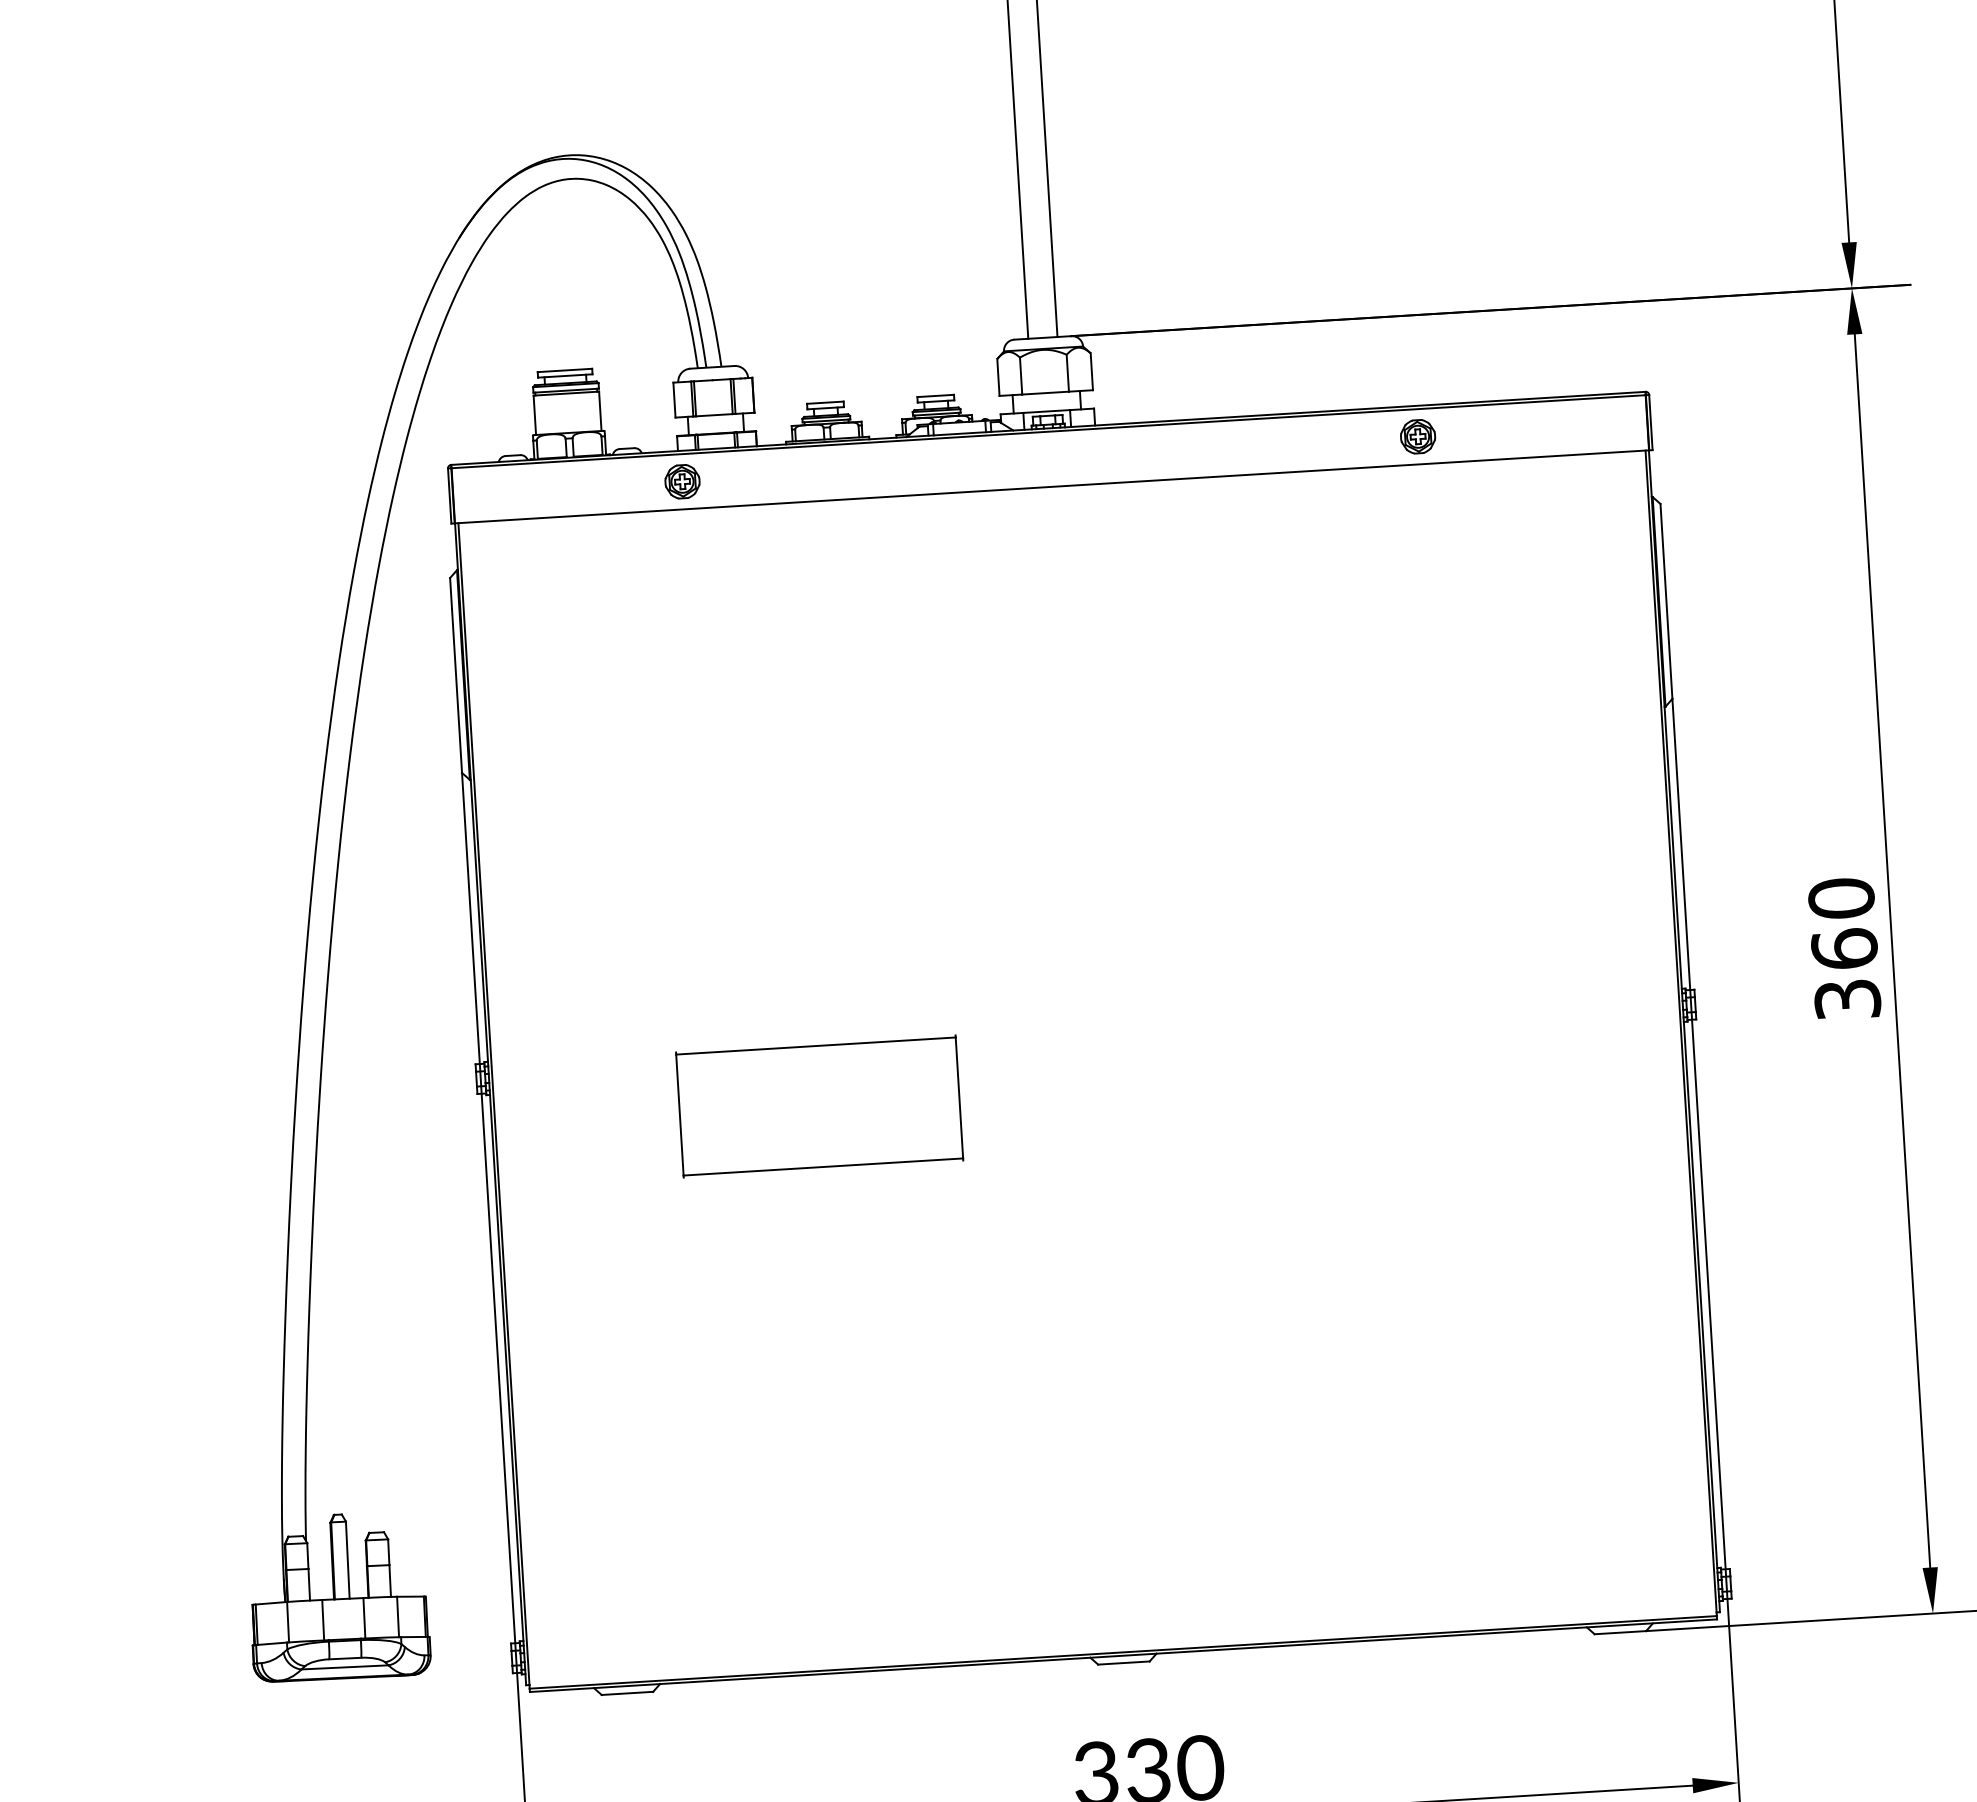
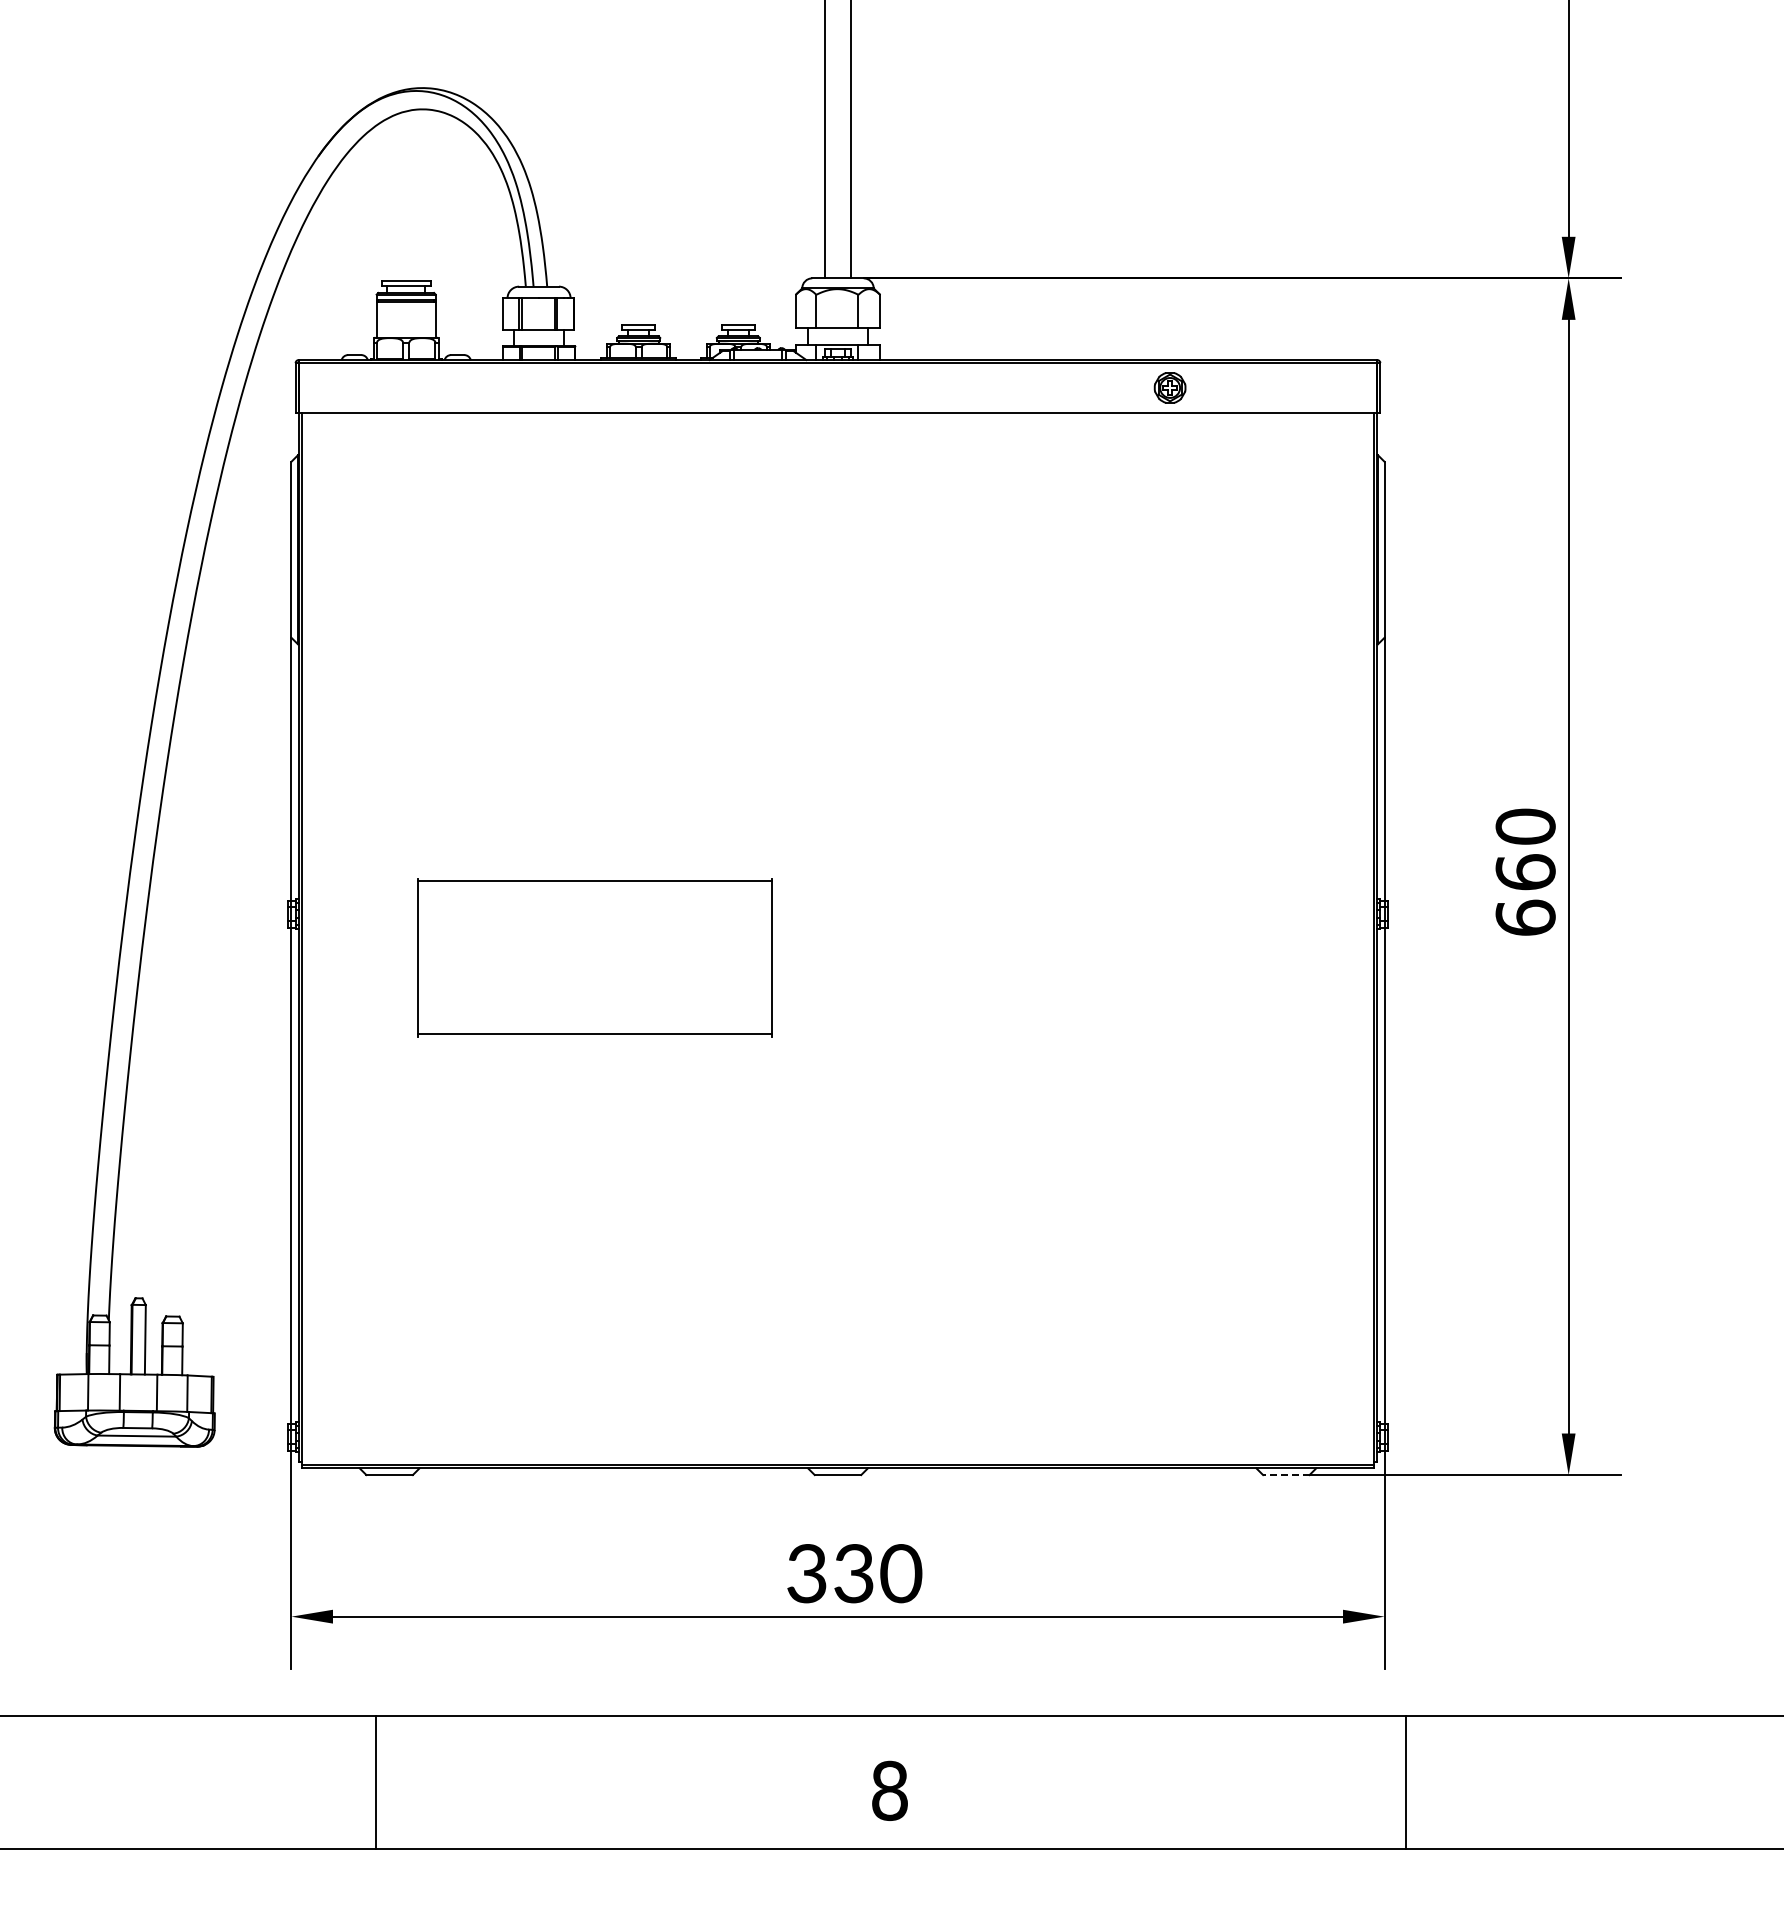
part: (682, 481) -> (505, 387), removed
text: (1847, 999) -> (1525, 917), 360 -> 660
part: (819, 1106) -> (594, 957), size x1.4
line: (1619, 1633) -> (1285, 1475), solid -> dashed

